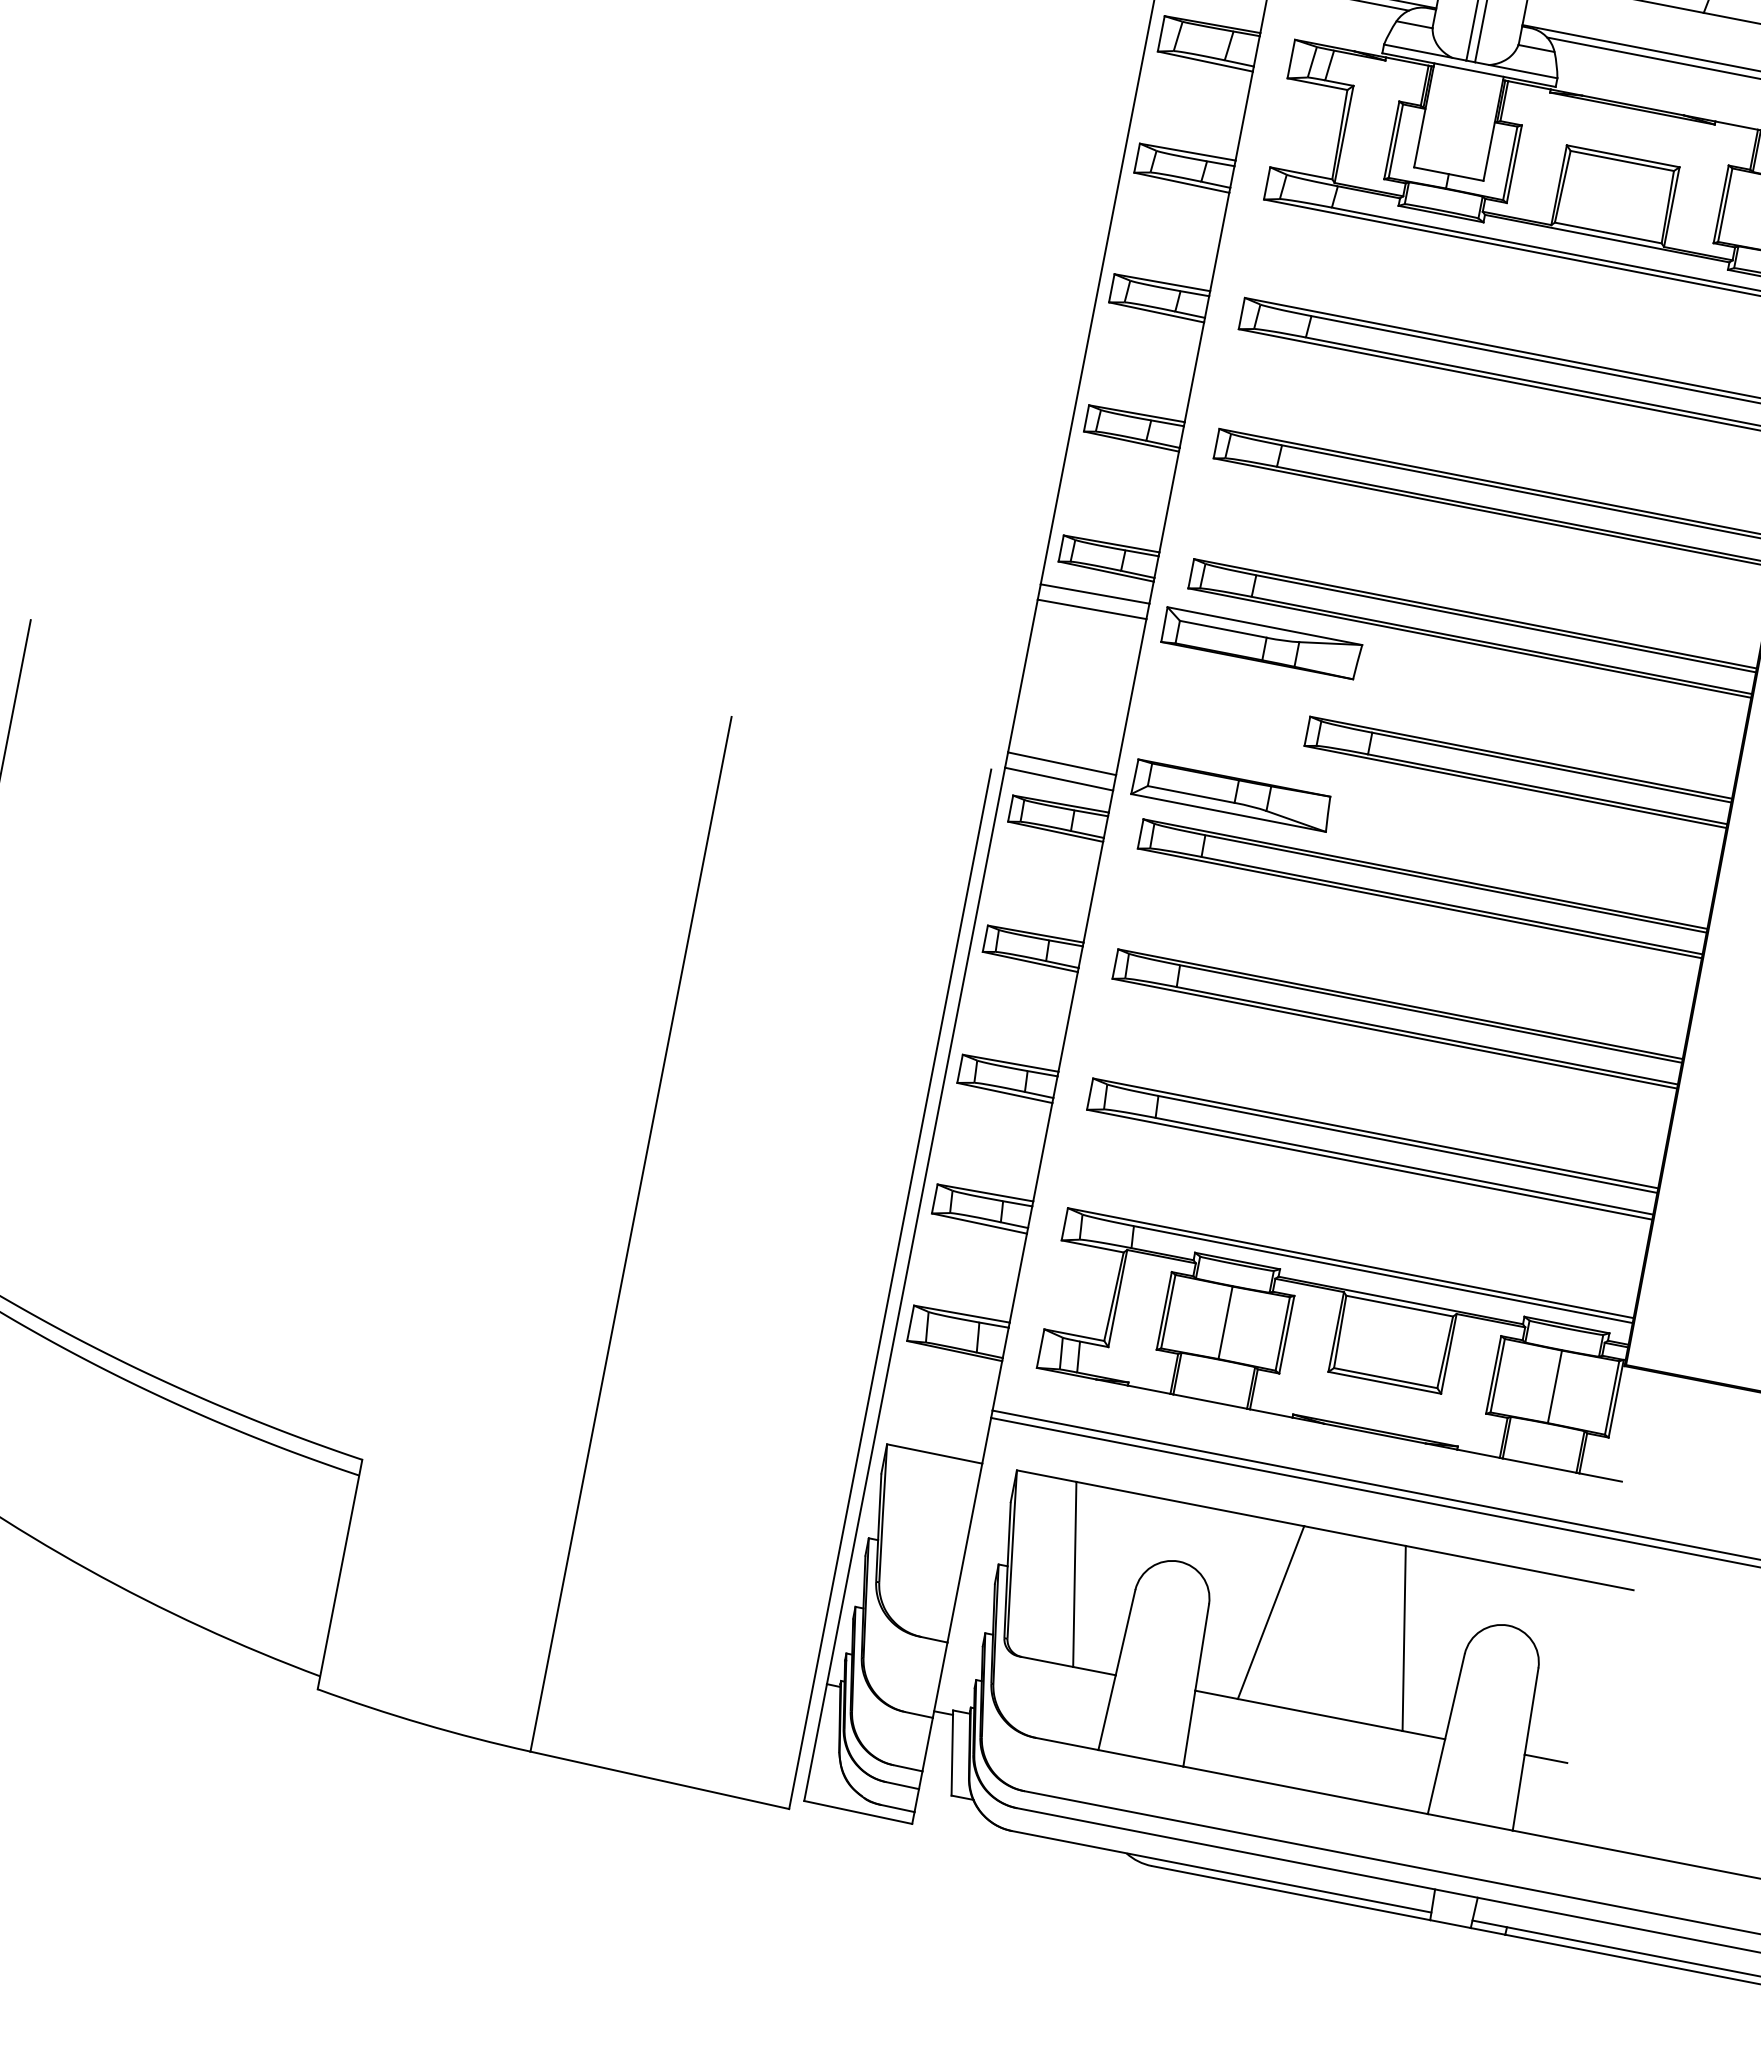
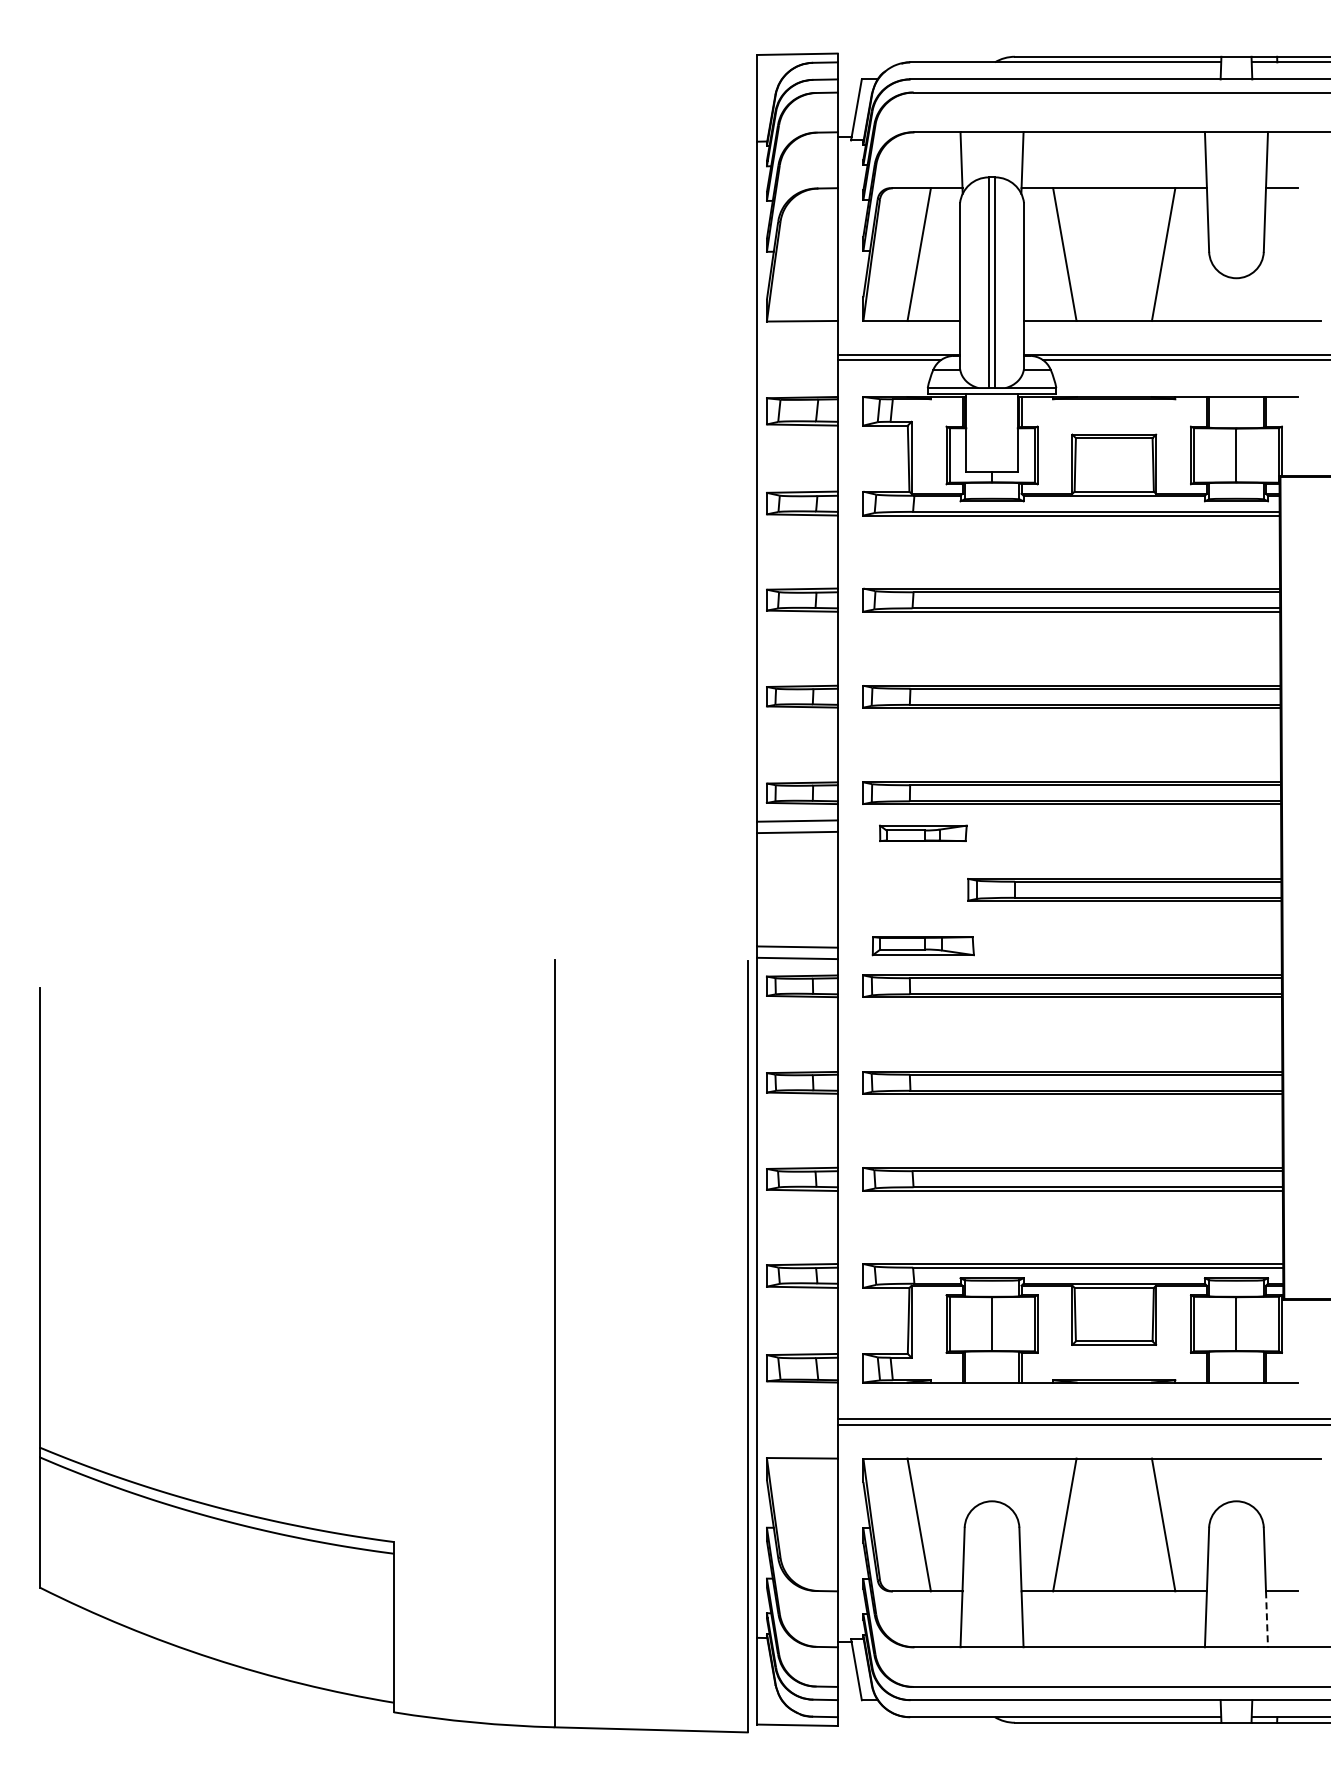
part: (1261, 643) -> (923, 833), size x0.6
part: (1232, 794) -> (923, 945), size x0.7
line: (1518, 1792) -> (1266, 1619), solid -> dashed

